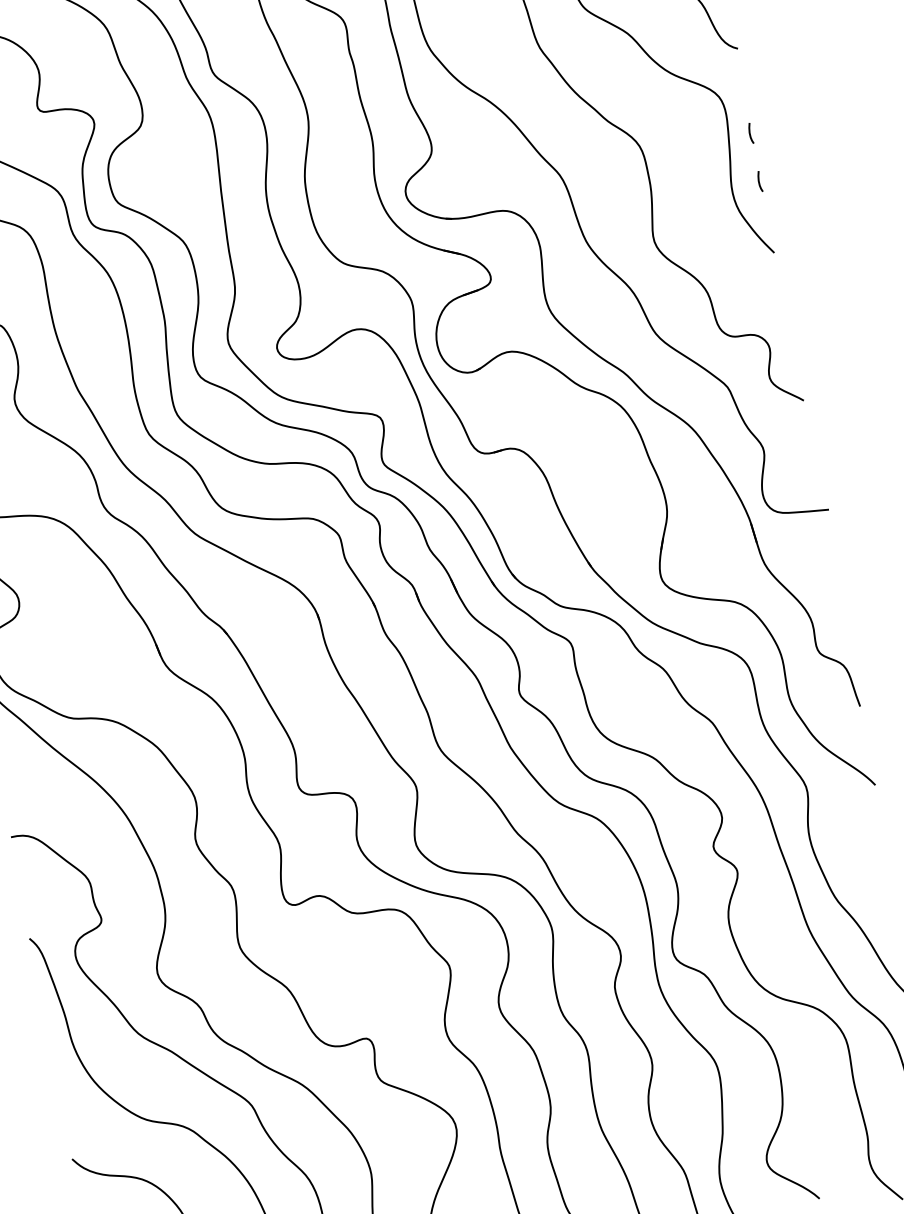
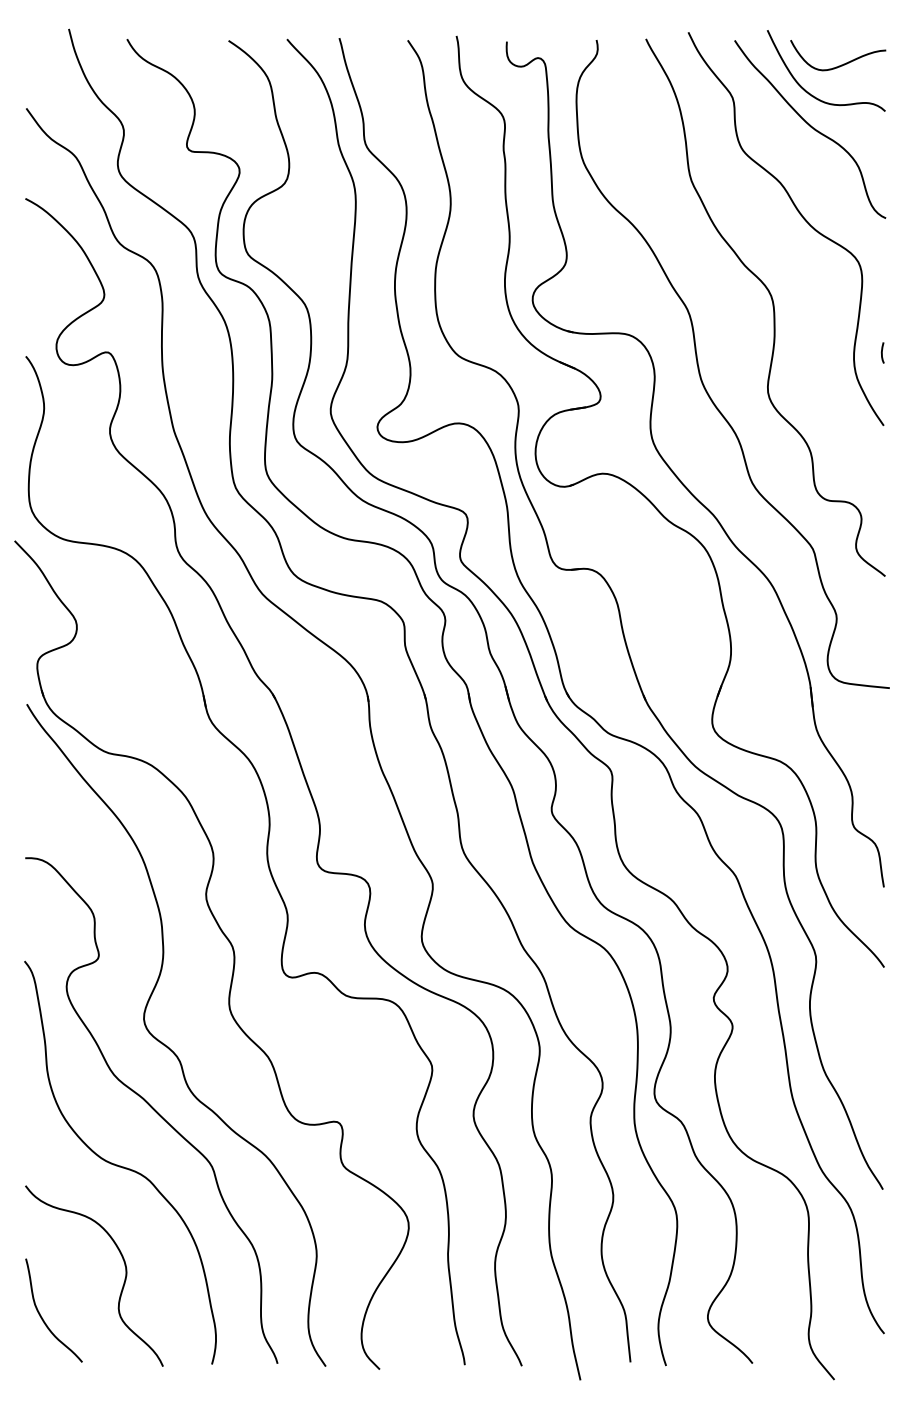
curve: (750, 133) -> (882, 303), removed

